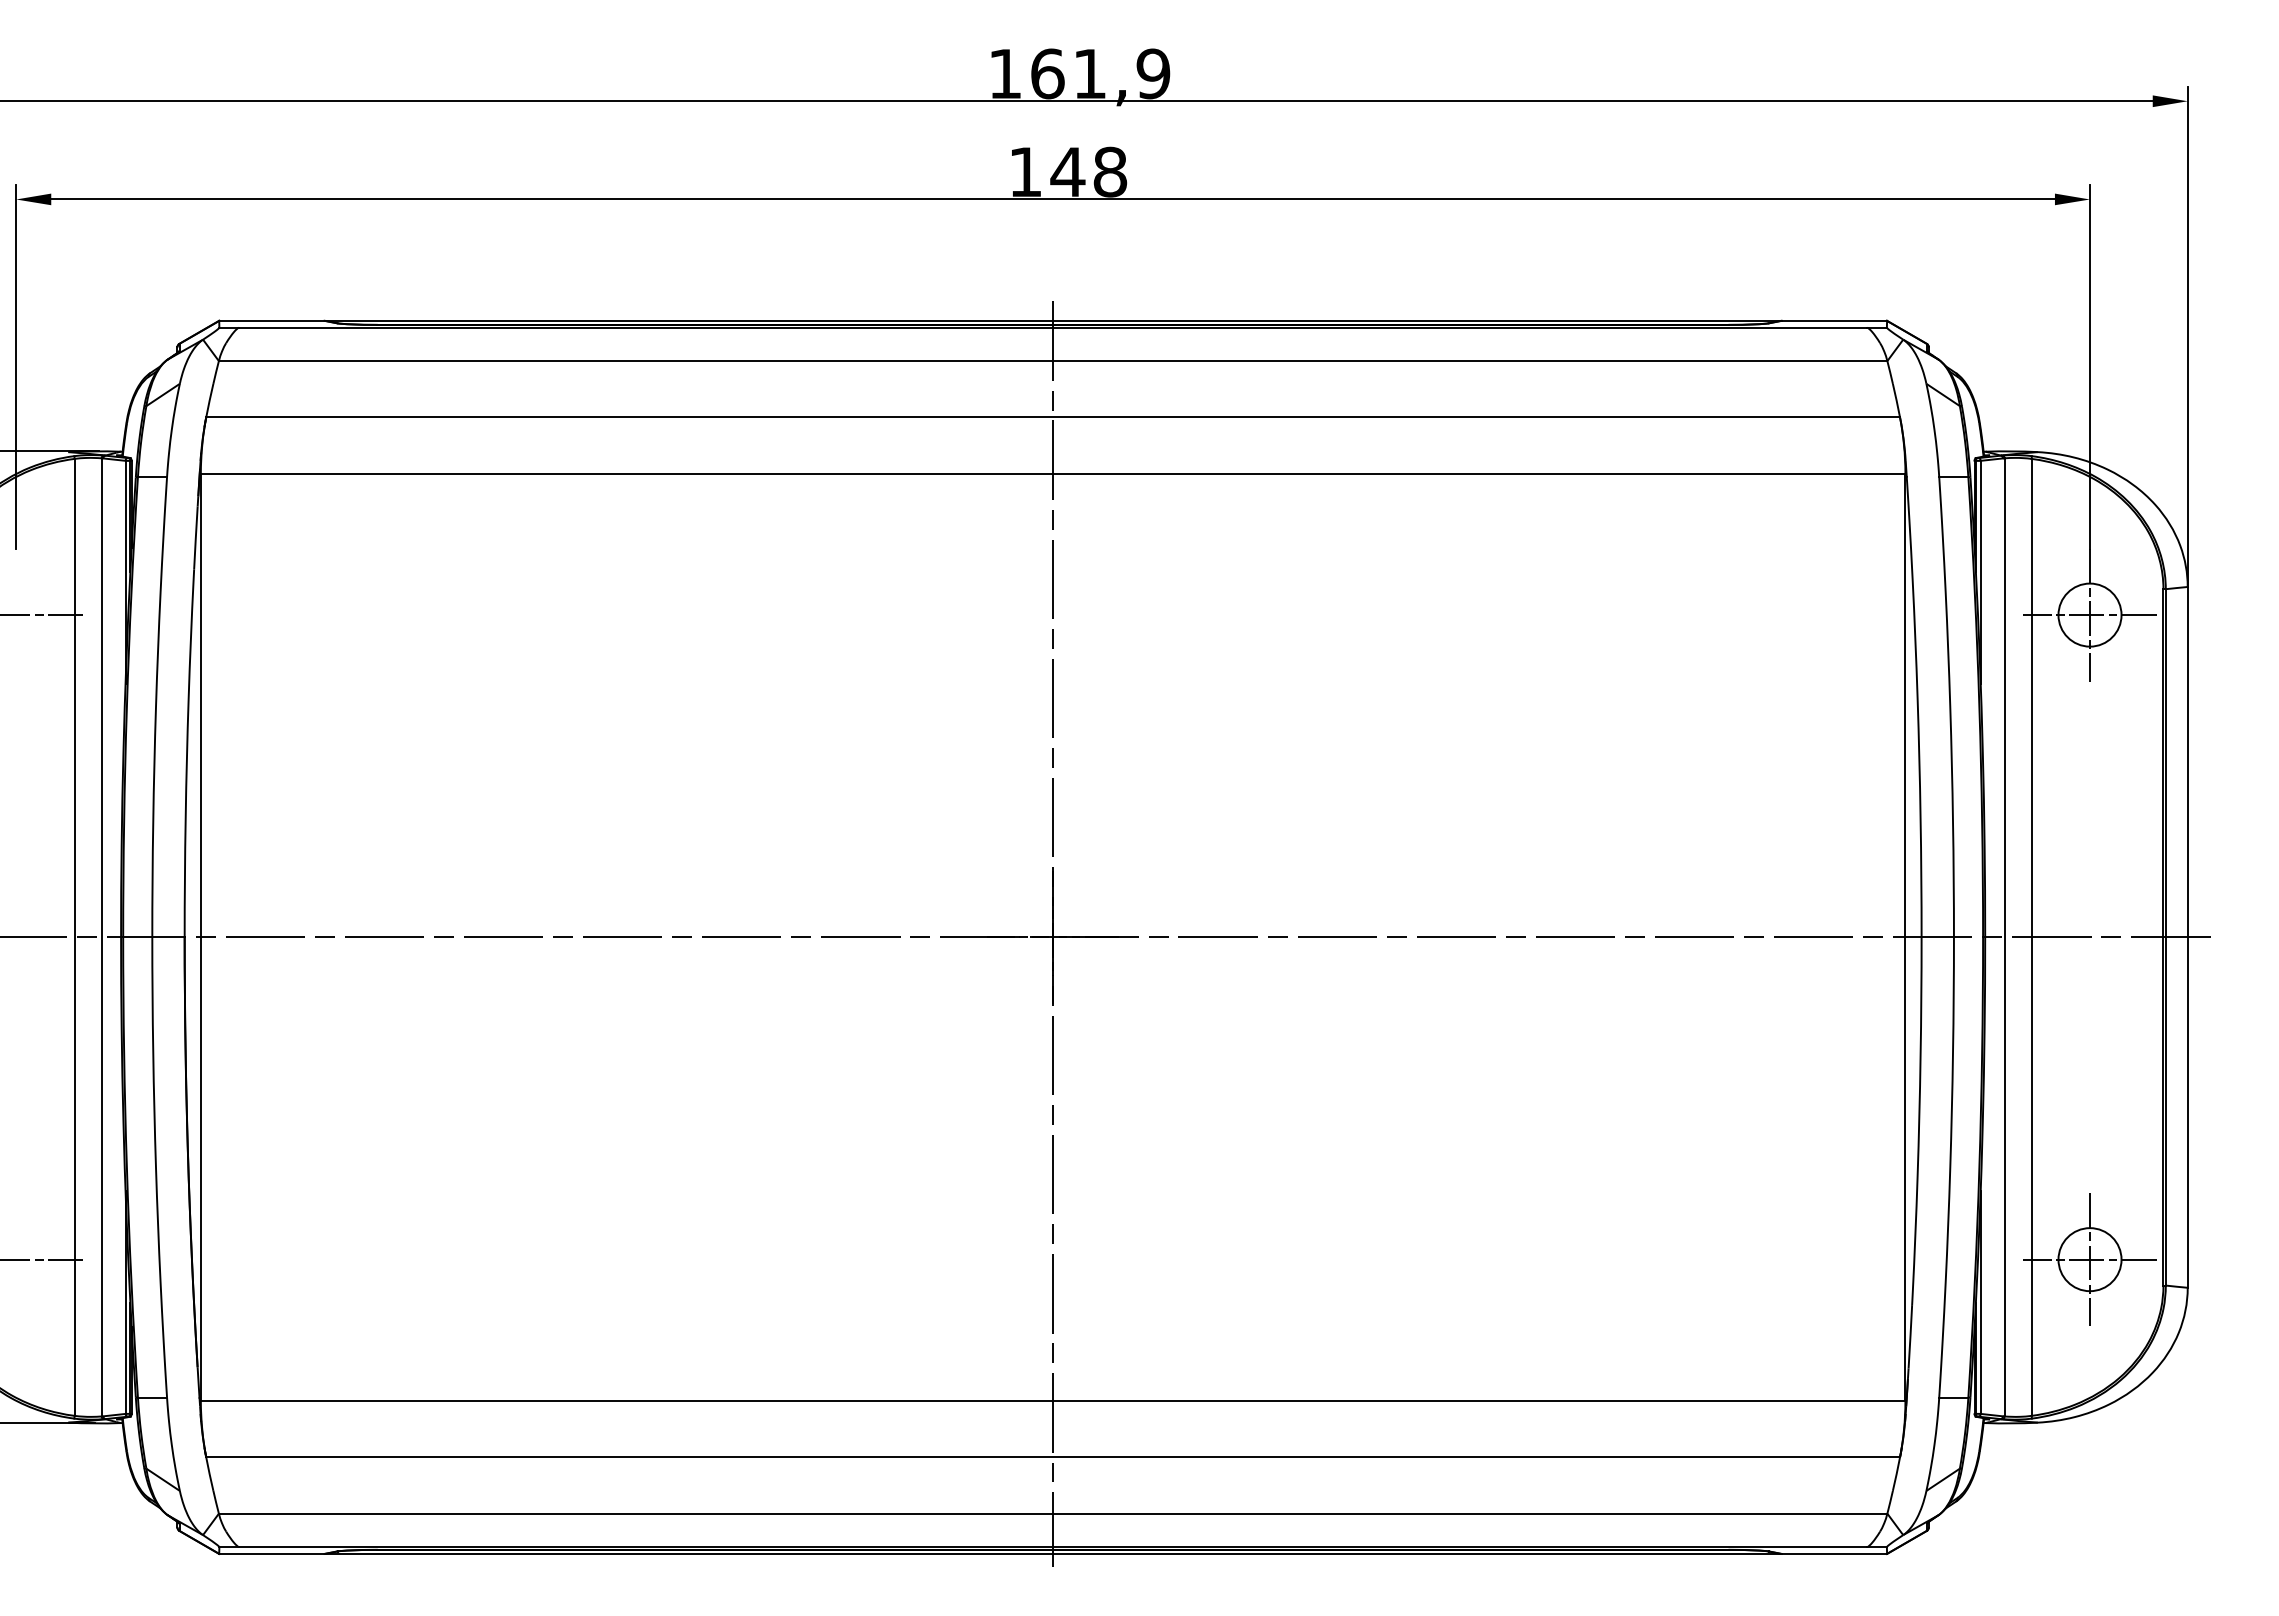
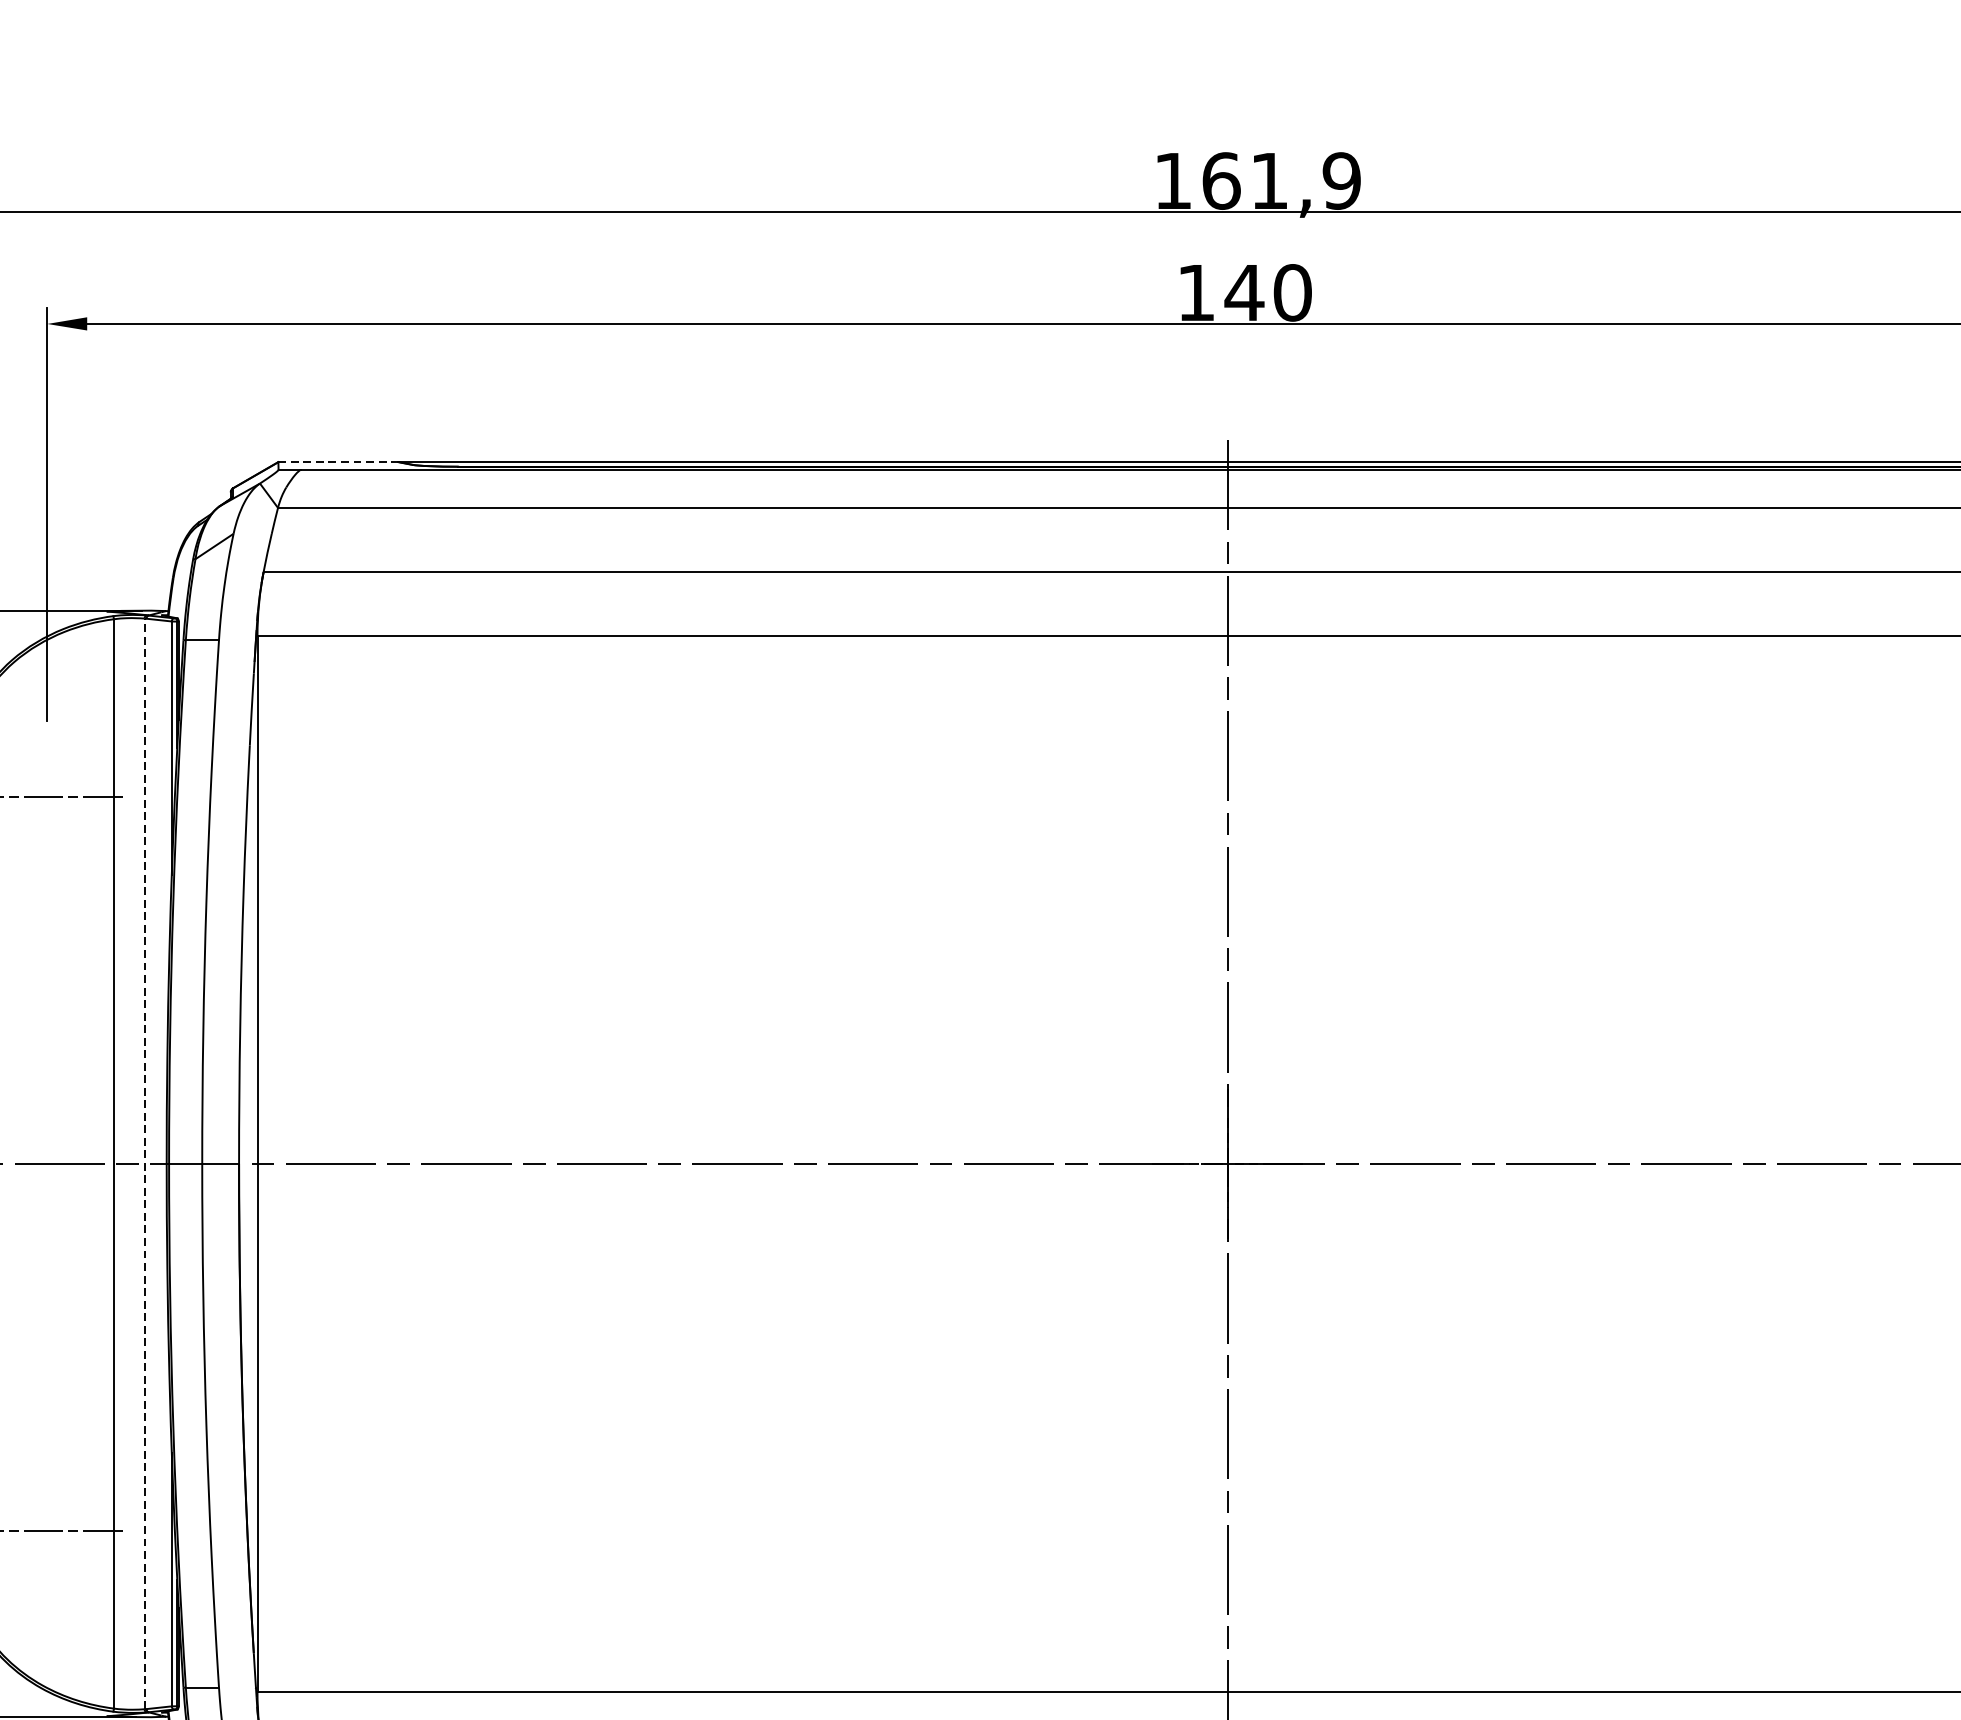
text: (1110, 172) -> (1292, 293), 148 -> 140
line: (271, 320) -> (337, 461), solid -> dashed
line: (101, 936) -> (144, 1162), solid -> dashed

